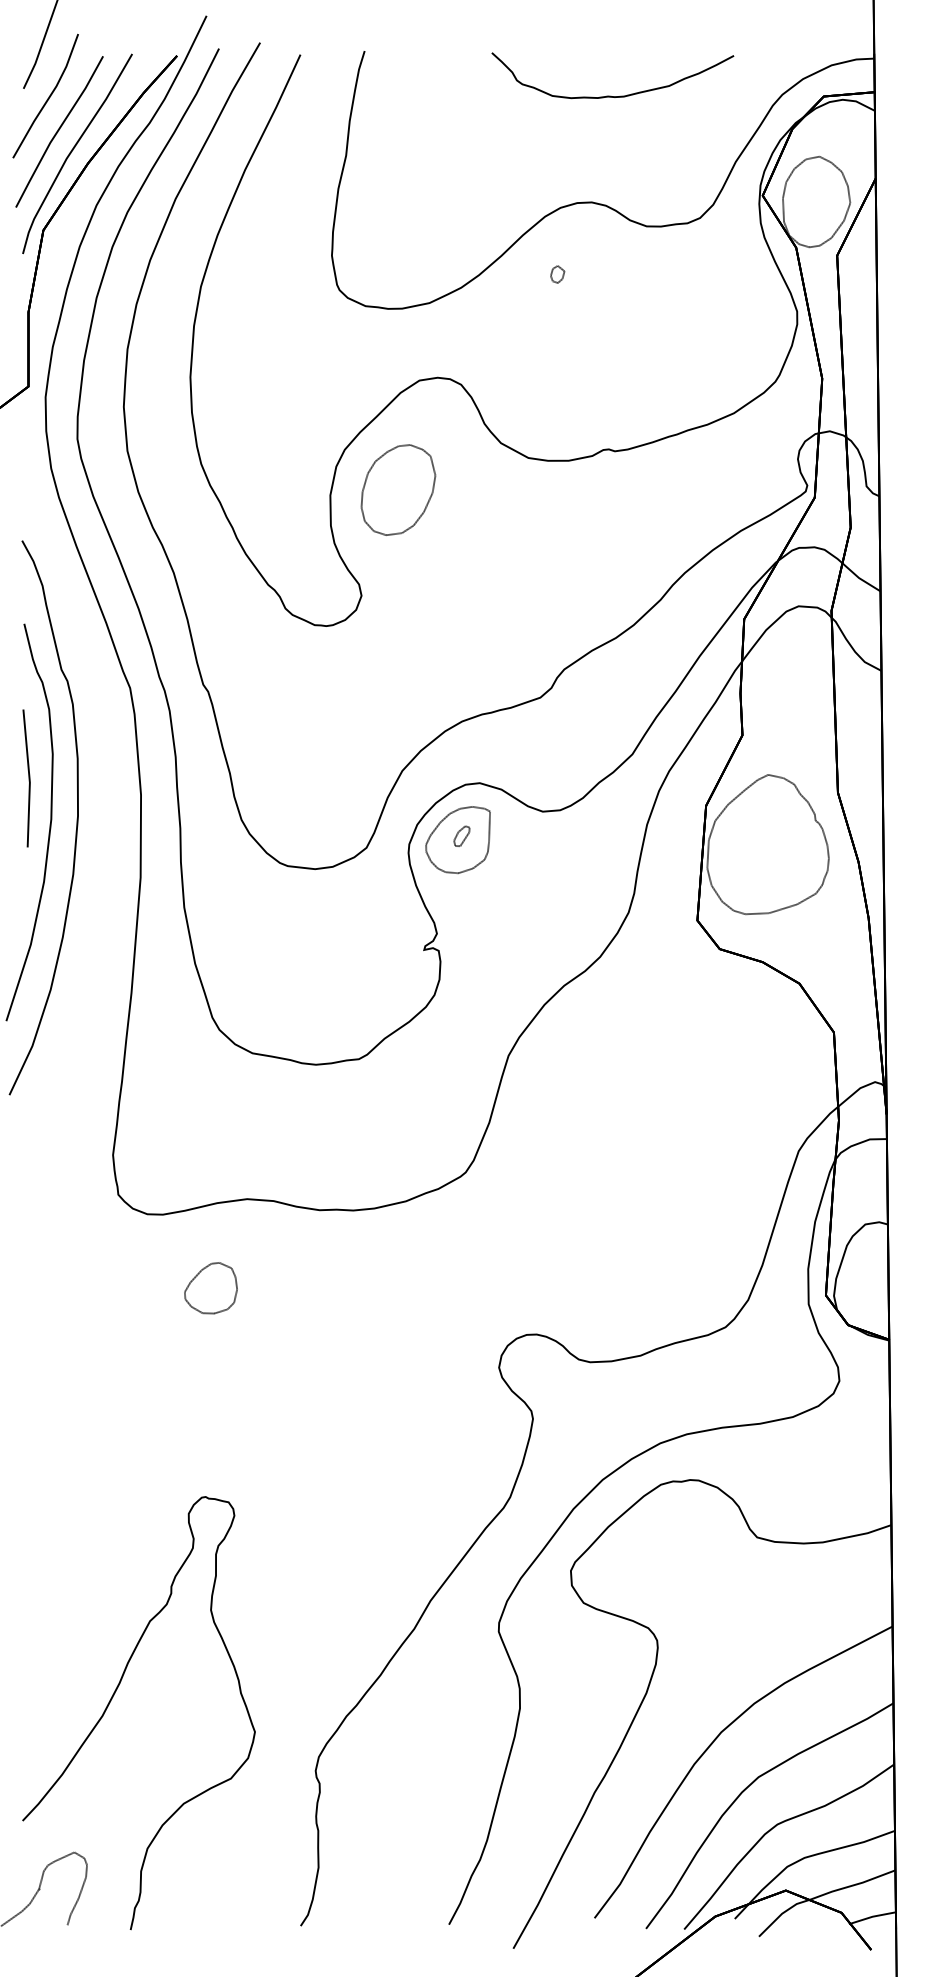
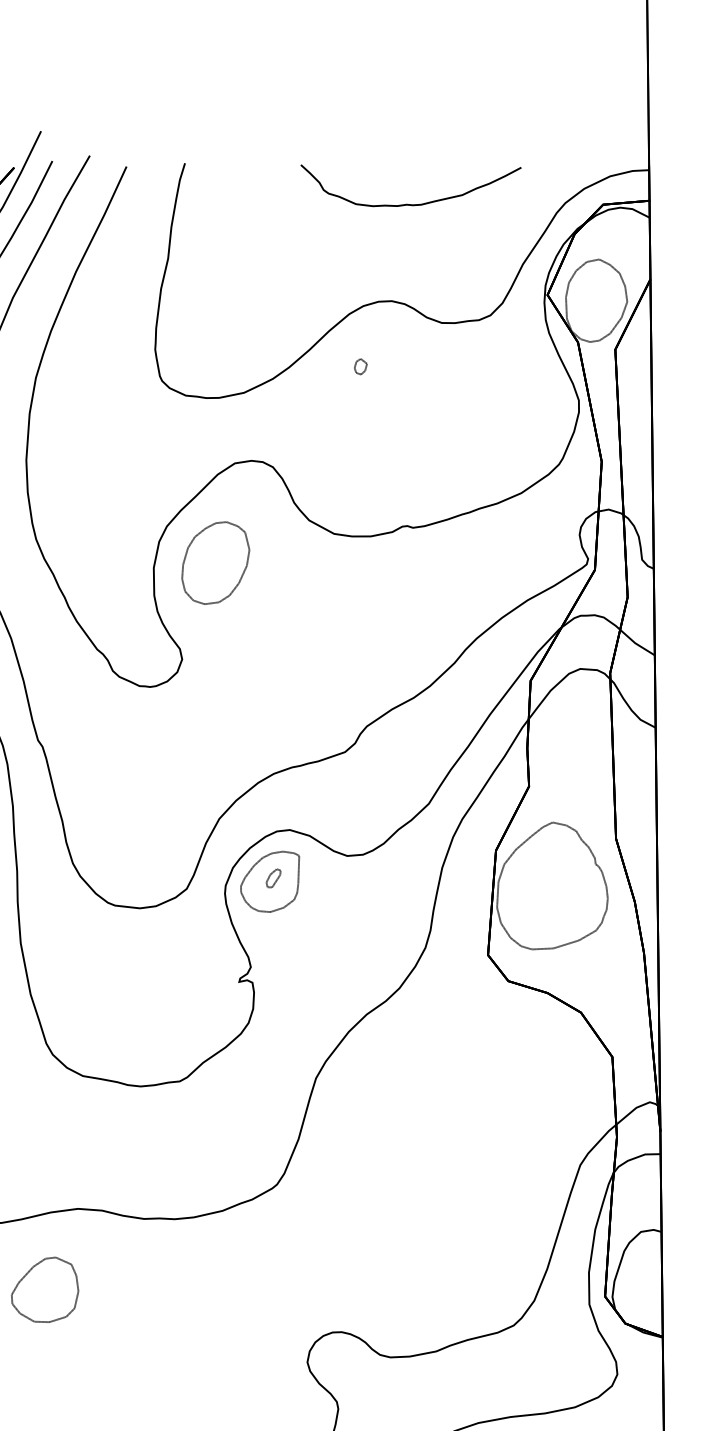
part: (210, 1288) -> (44, 1290), size x1.4

